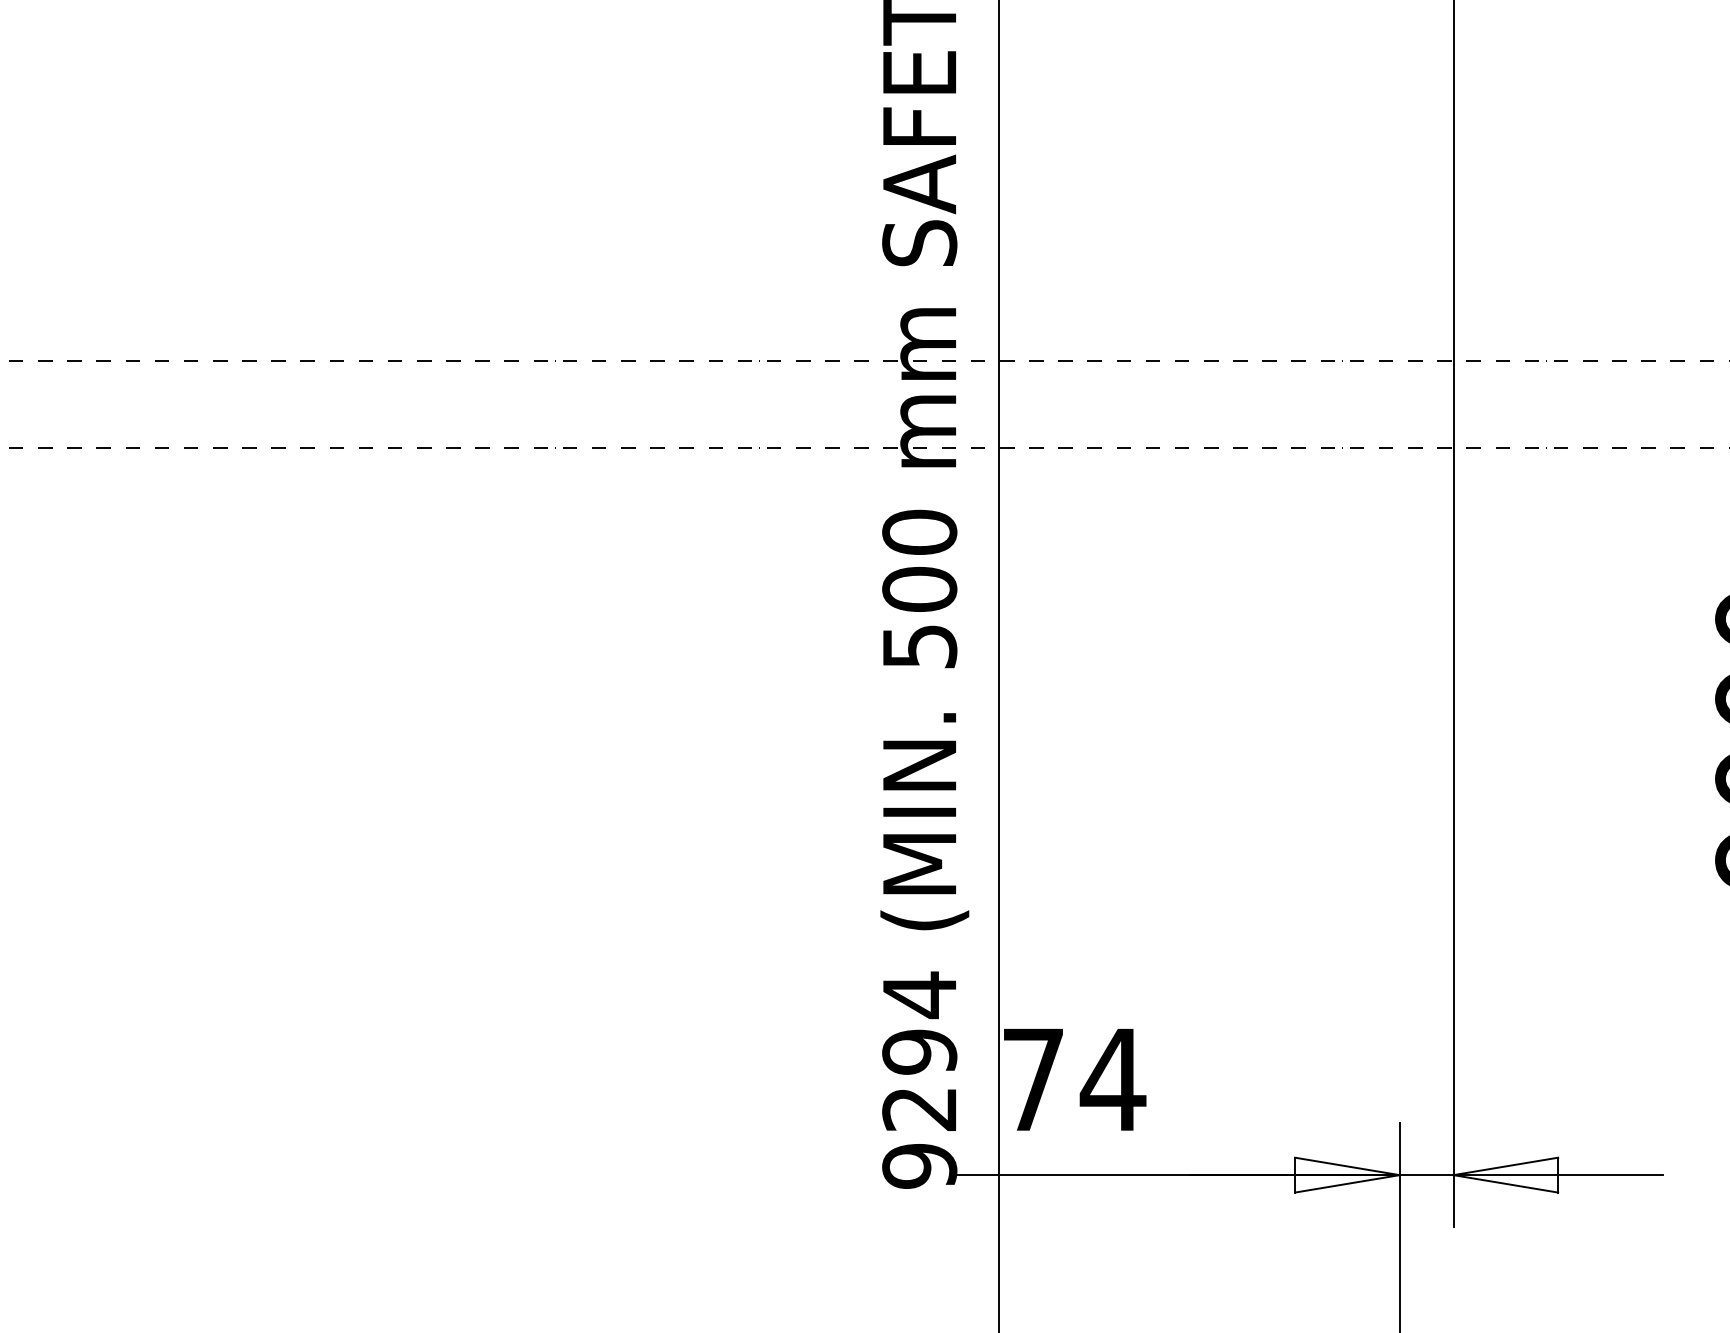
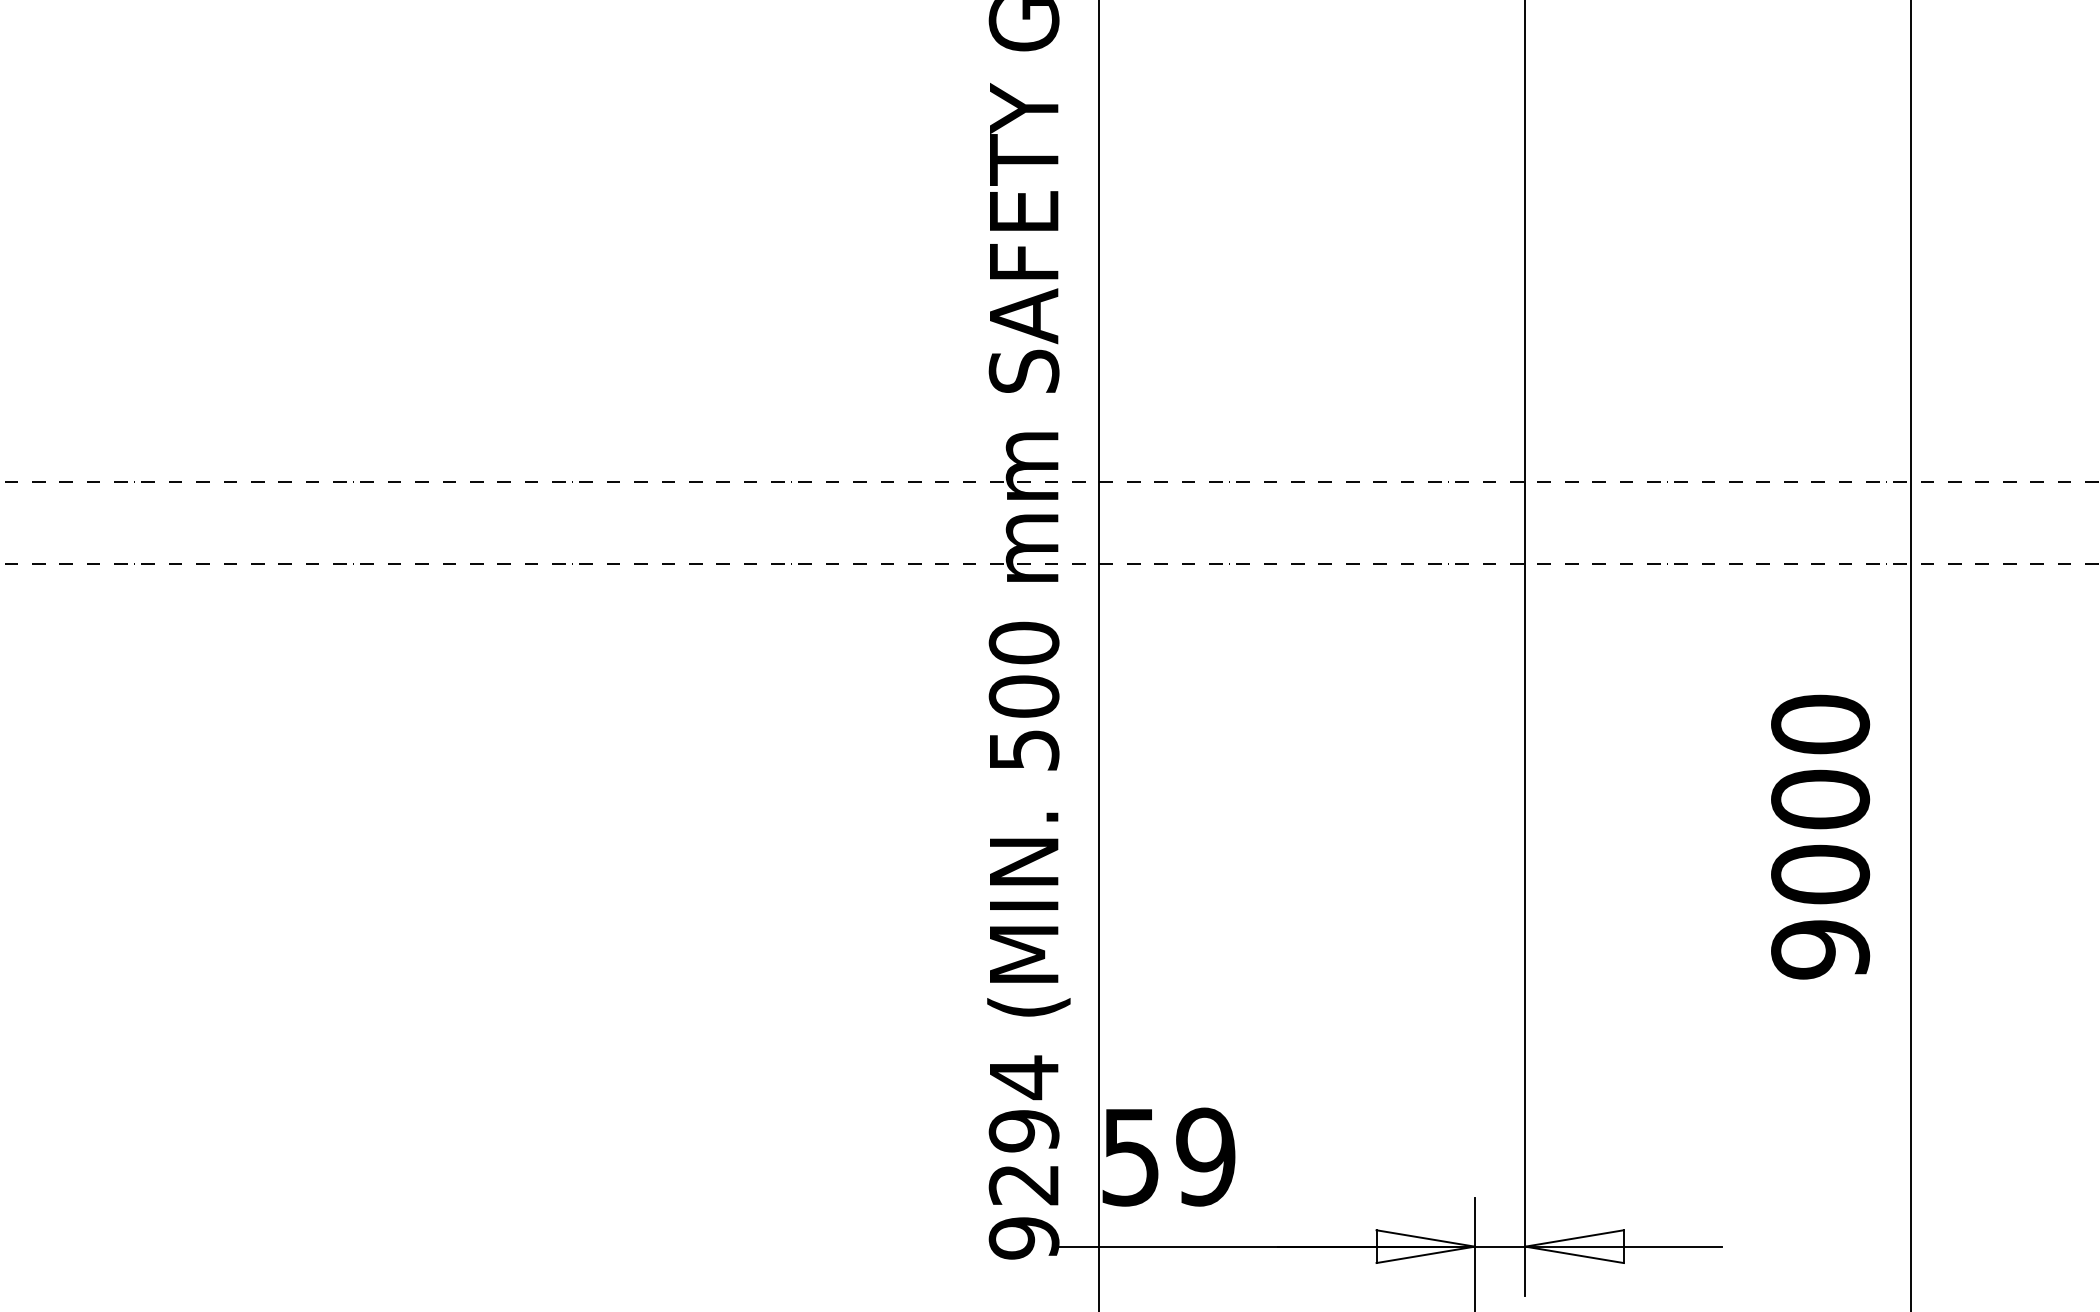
text: (1074, 1079) -> (1169, 1156), 74 -> 59

